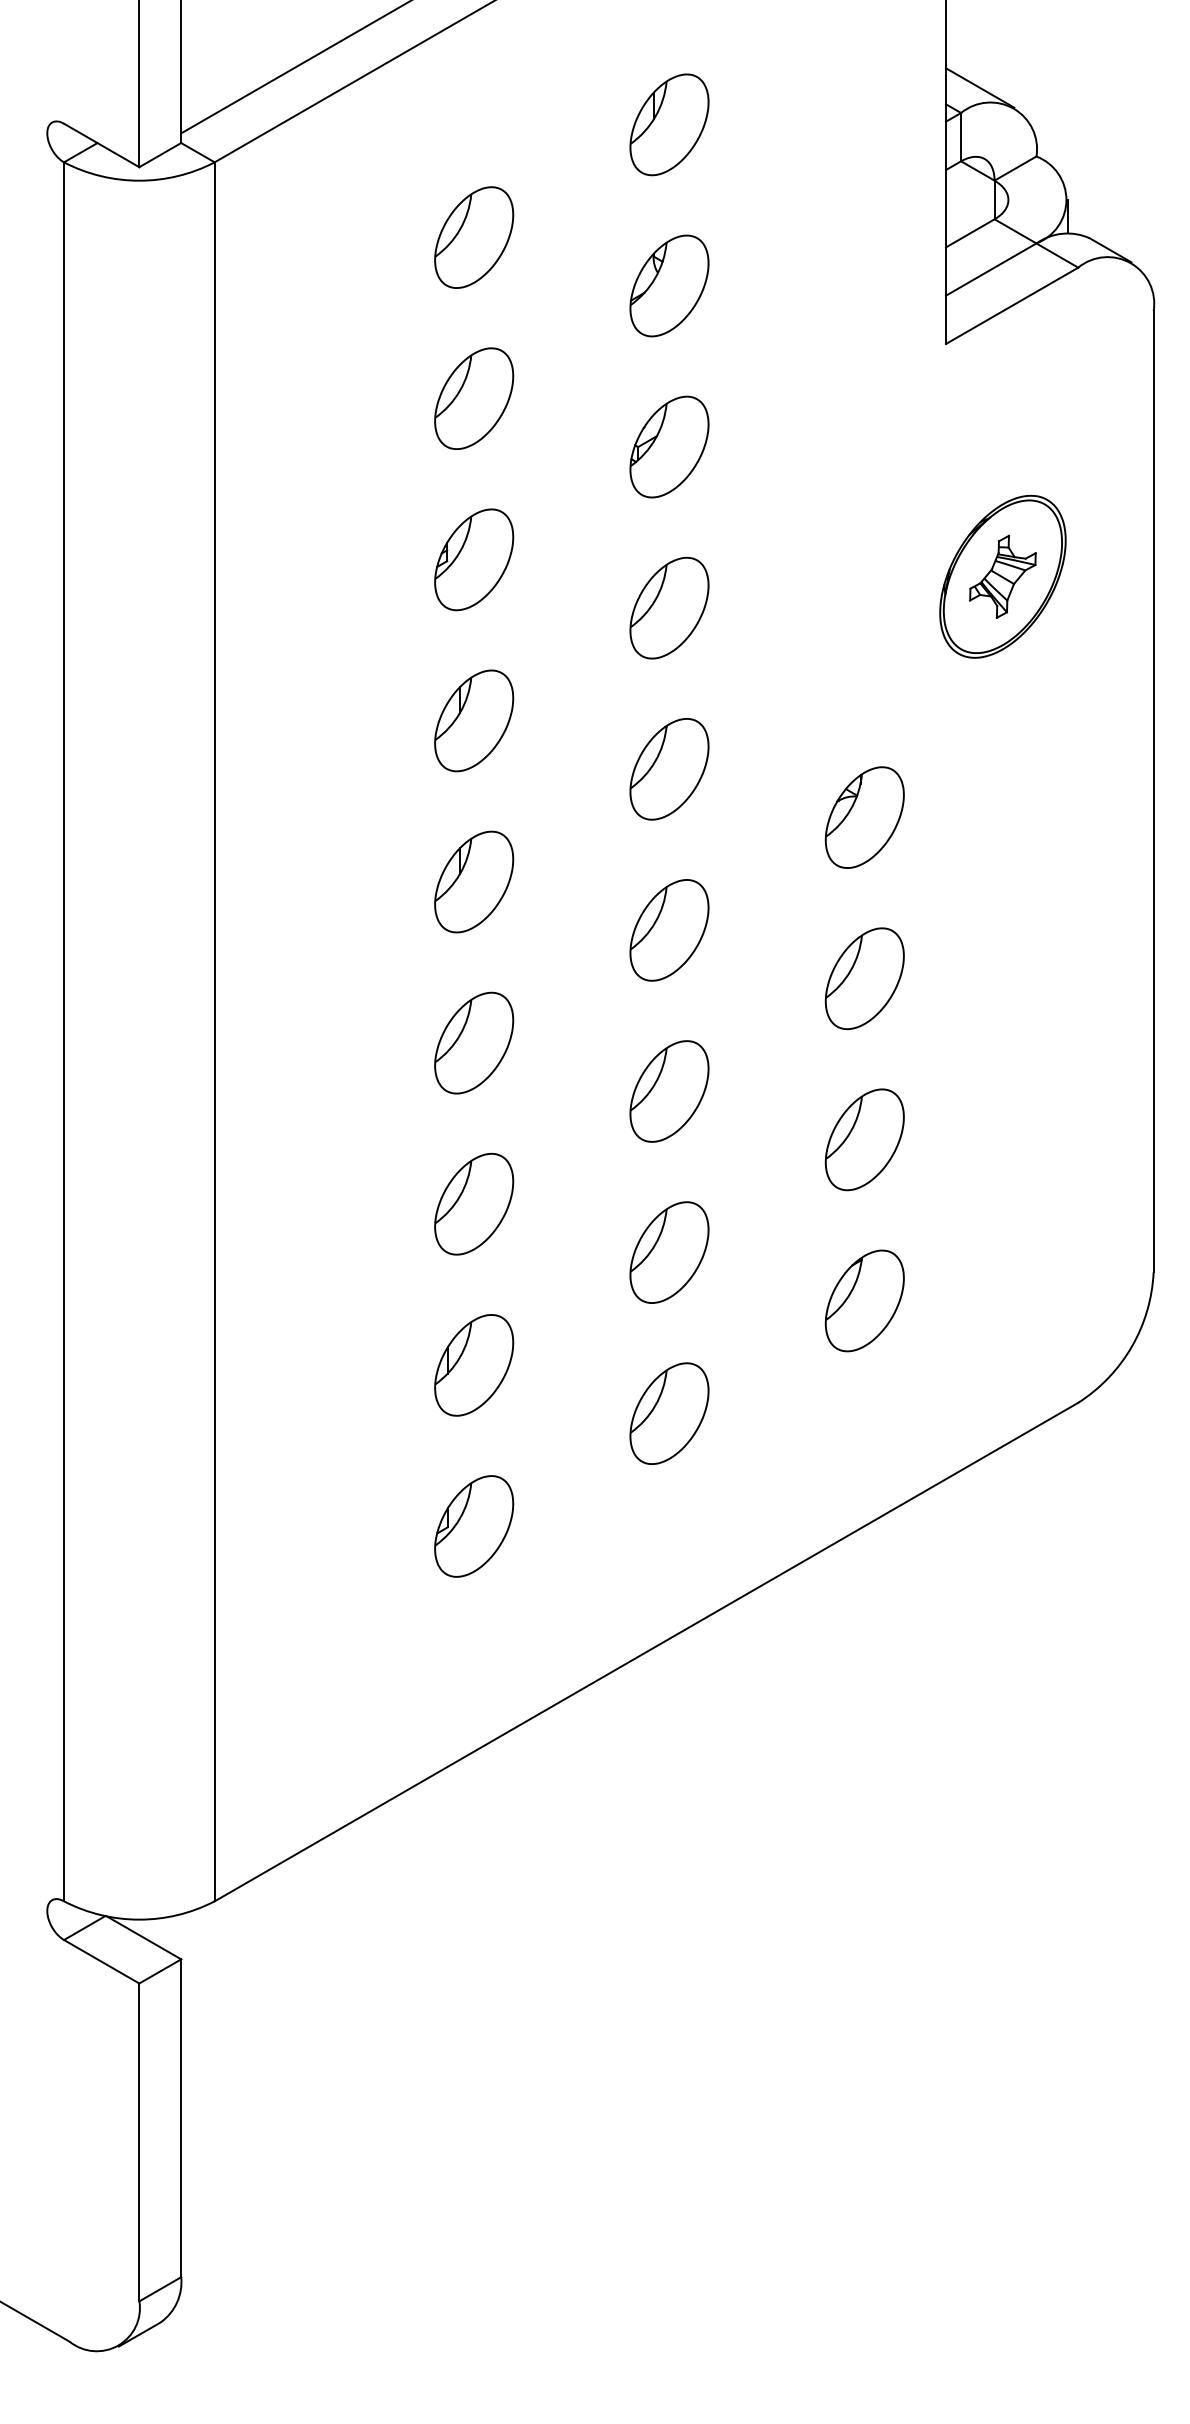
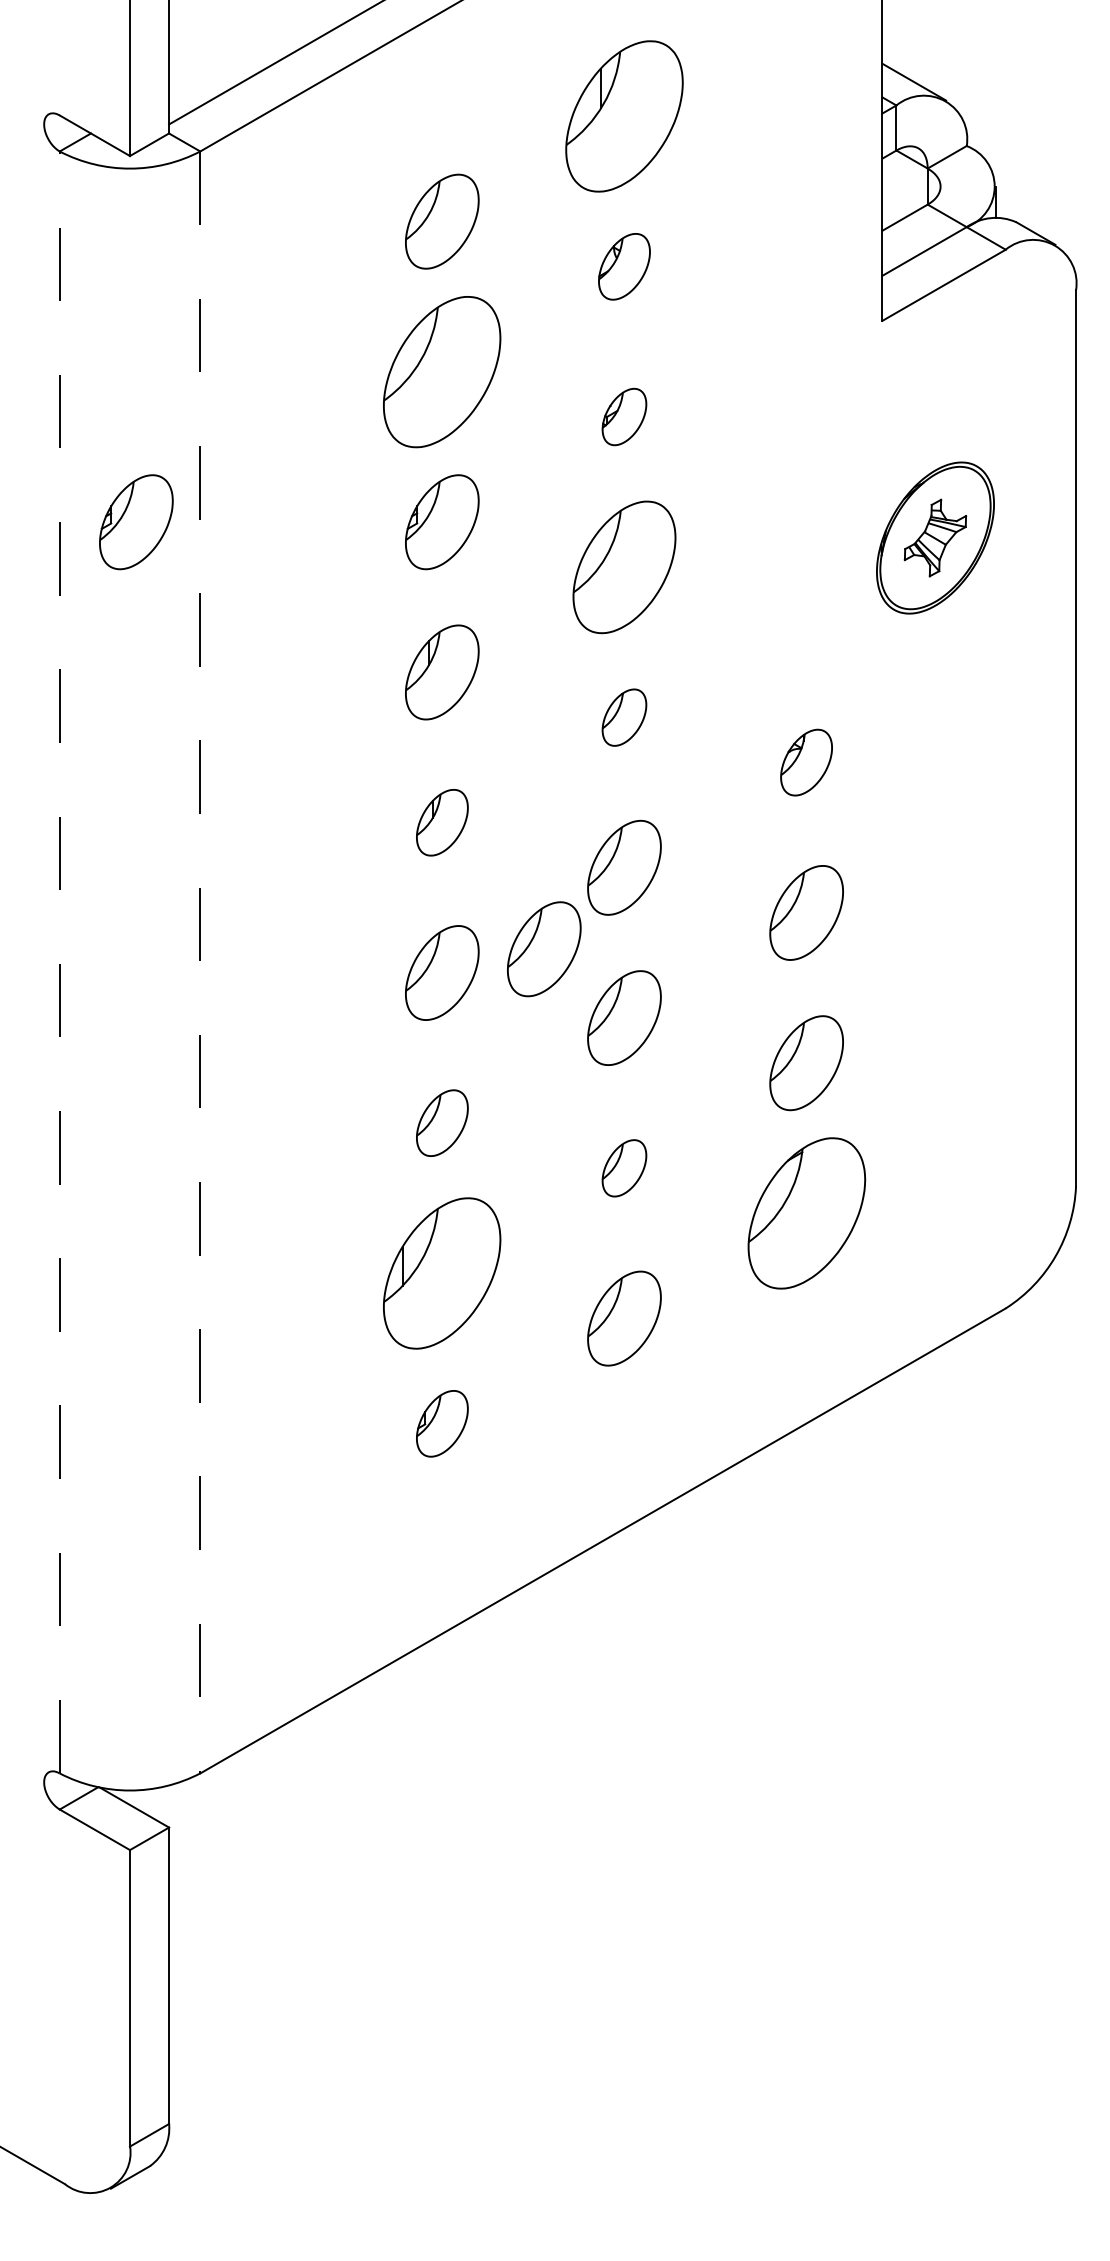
part: (669, 124) -> (624, 116), size x1.6
part: (669, 285) -> (624, 266), size x0.7
part: (474, 398) -> (442, 371), size x1.6
part: (669, 446) -> (624, 416), size x0.6
part: (146, 559) -> (136, 521), added
part: (669, 607) -> (624, 566), size x1.4
part: (669, 769) -> (624, 717), size x0.6
part: (864, 817) -> (806, 762), size x0.7
part: (474, 881) -> (442, 822), size x0.7
part: (583, 1017) -> (544, 949), added
line: (64, 1031) -> (60, 962), solid -> dashed
line: (214, 1031) -> (200, 962), solid -> dashed
part: (474, 1203) -> (442, 1122), size x0.7
part: (669, 1252) -> (624, 1168), size x0.6
part: (864, 1300) -> (806, 1213), size x1.6
part: (474, 1365) -> (442, 1273), size x1.6
part: (474, 1526) -> (442, 1423), size x0.7

